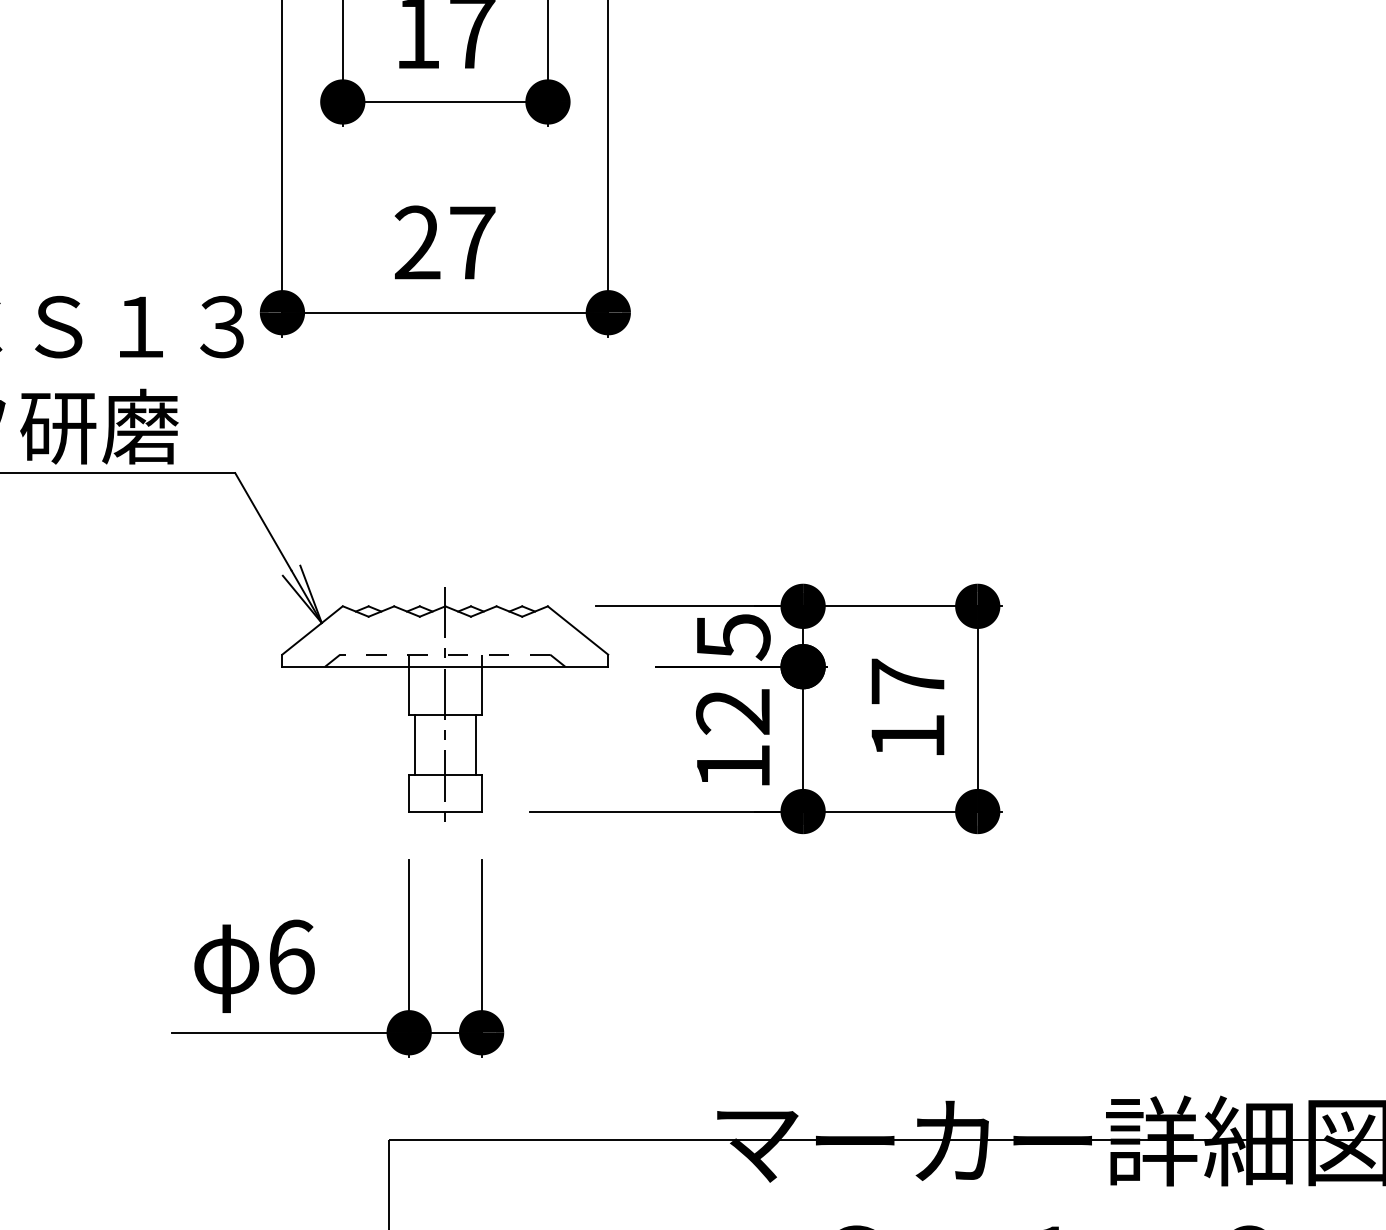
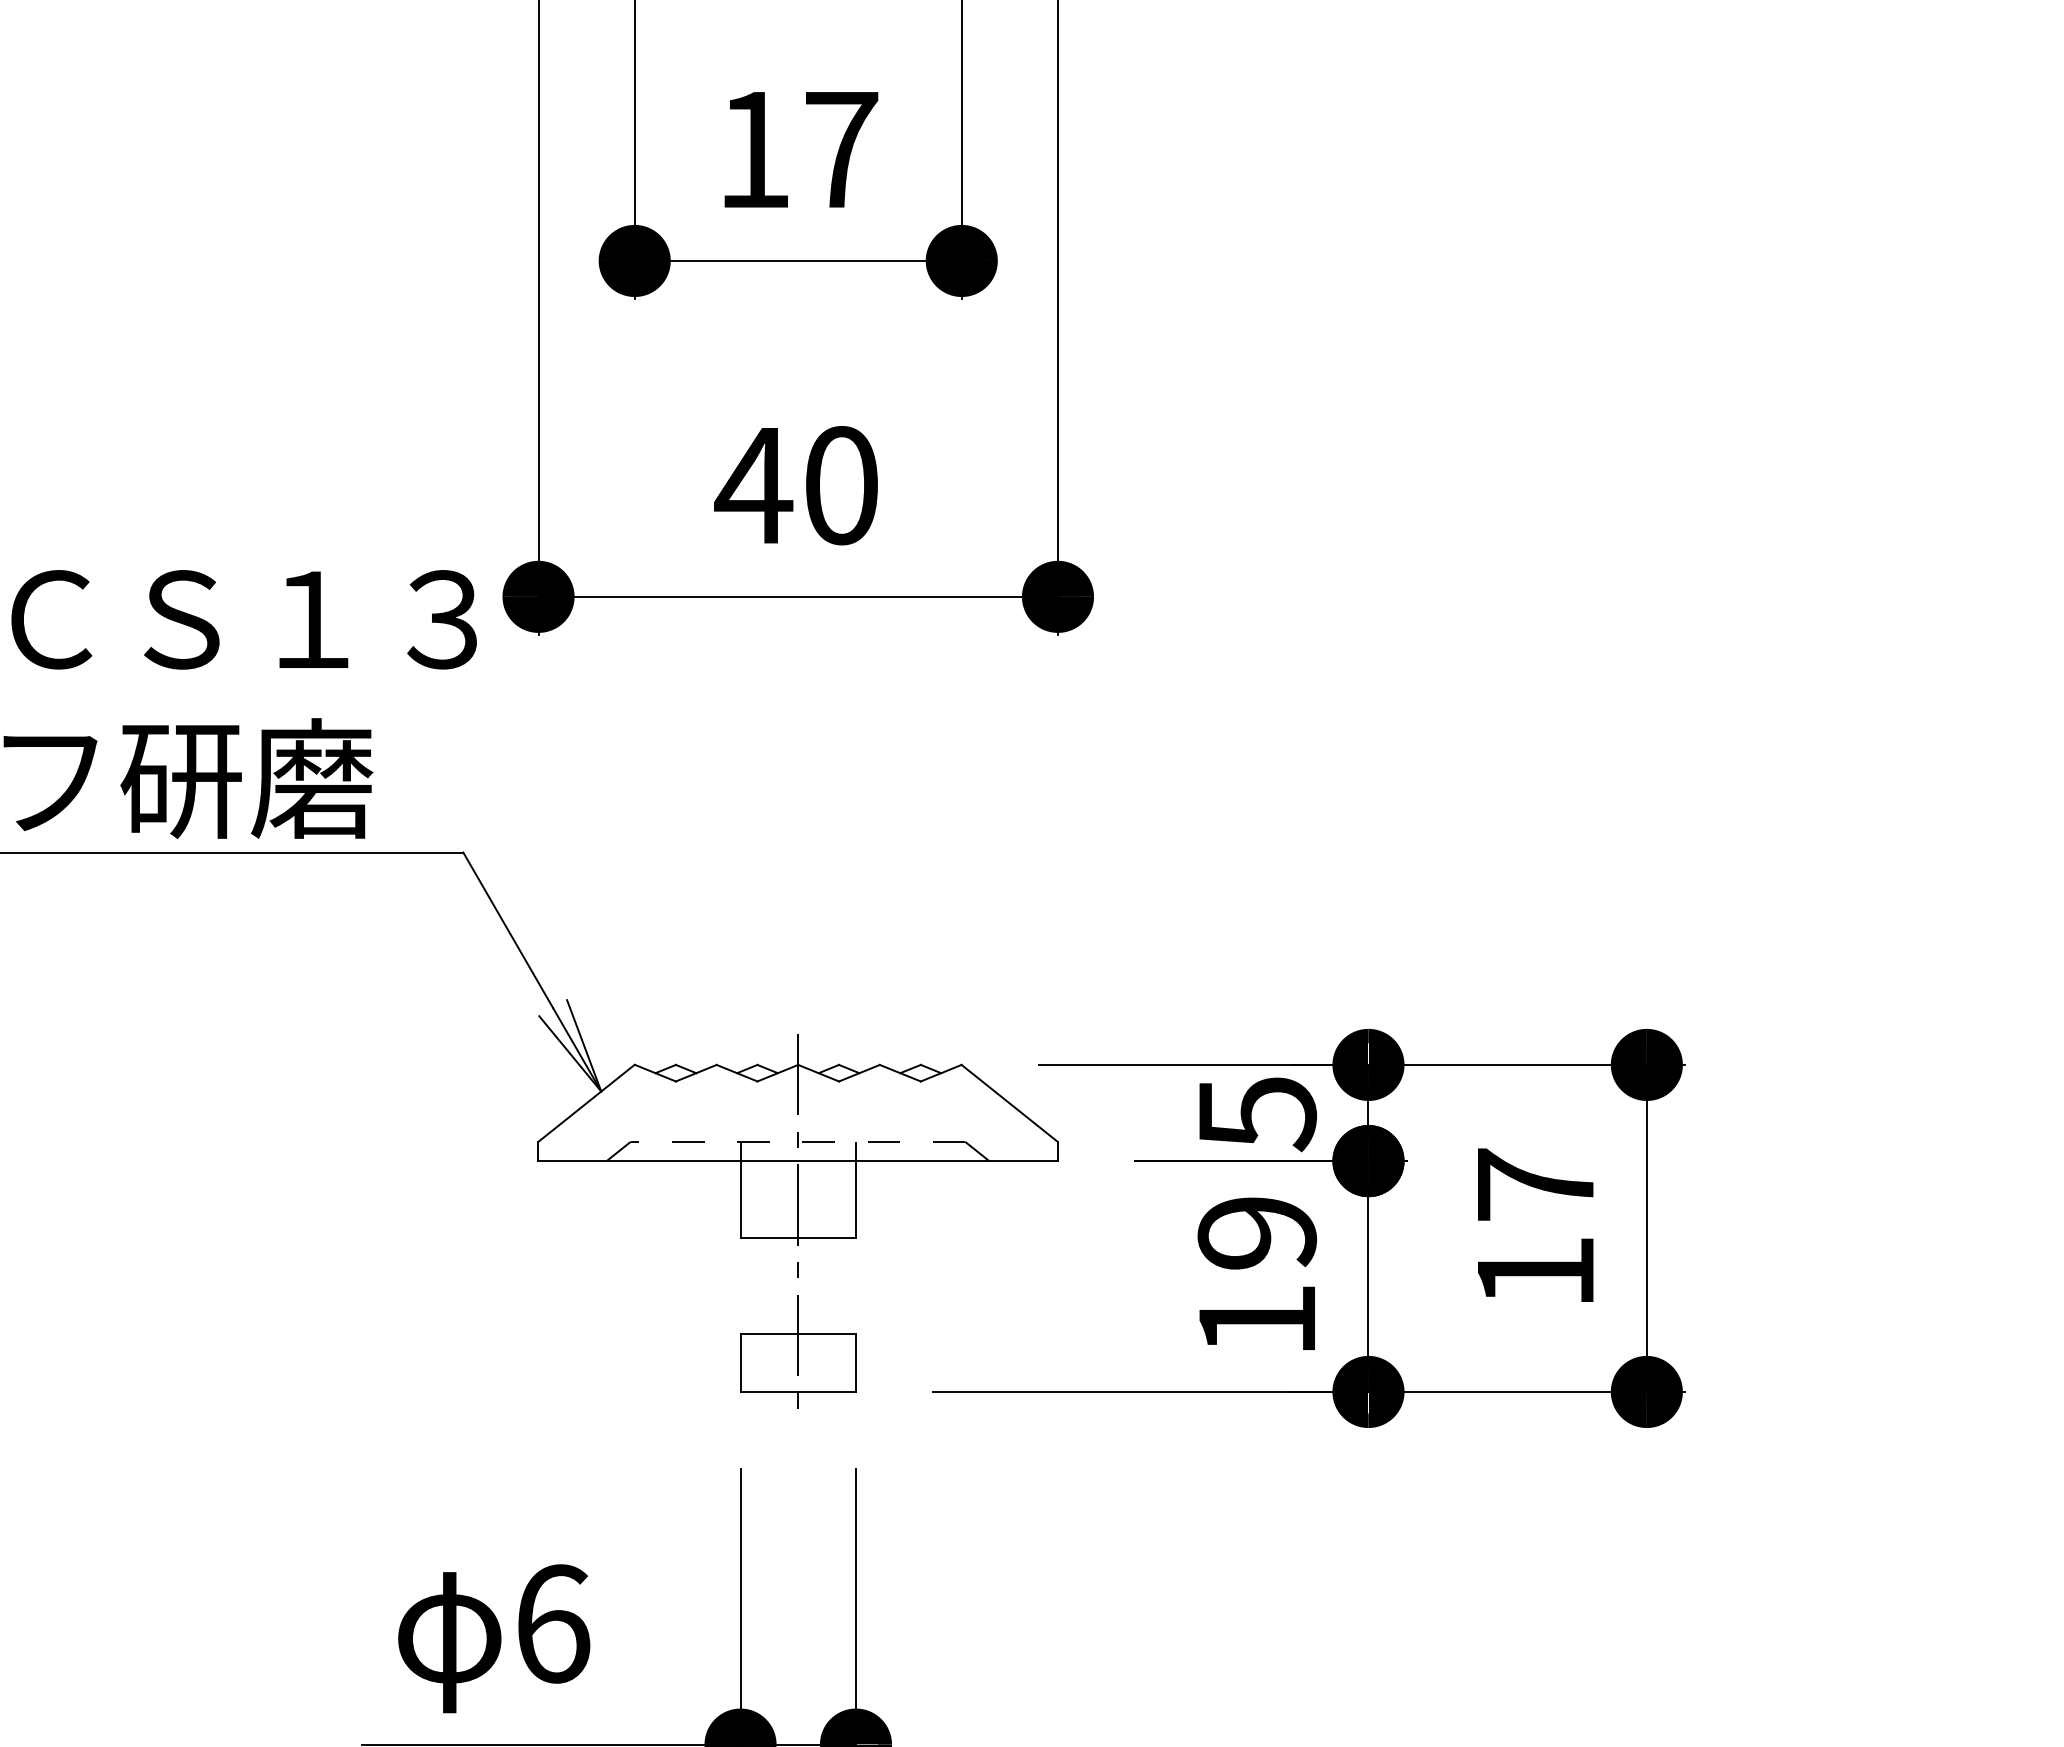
text: (443, 242) -> (795, 484), 27 -> 40
text: (733, 711) -> (1257, 1232), 12 -> 19
line: (415, 744) -> (750, 1285), removed
line: (475, 744) -> (846, 1285), removed

